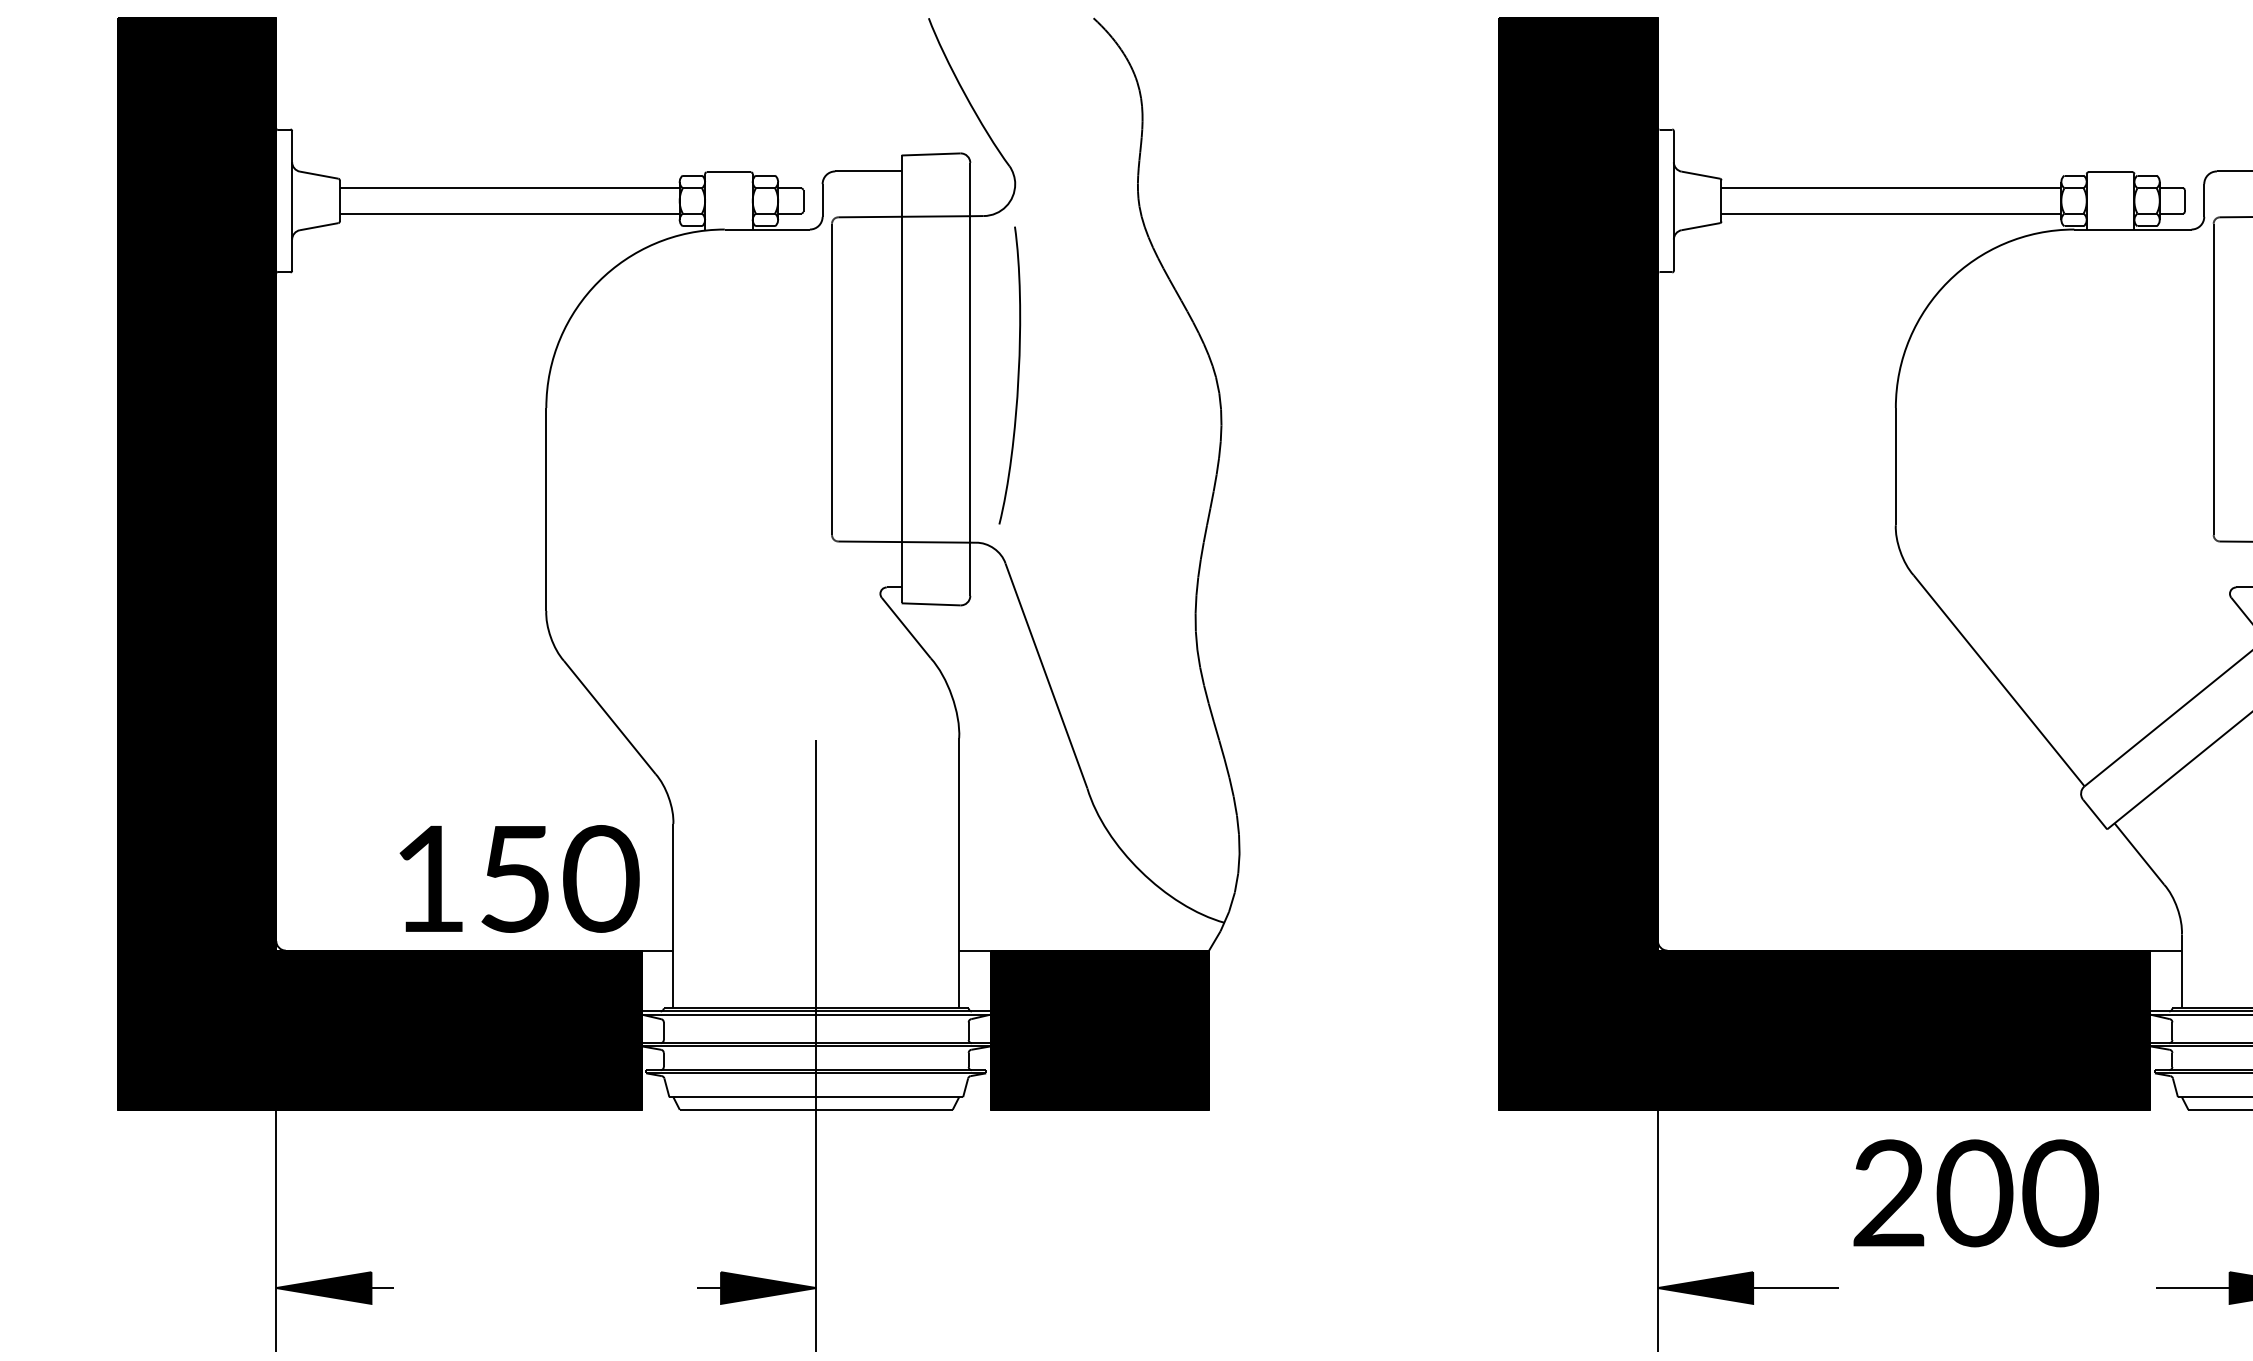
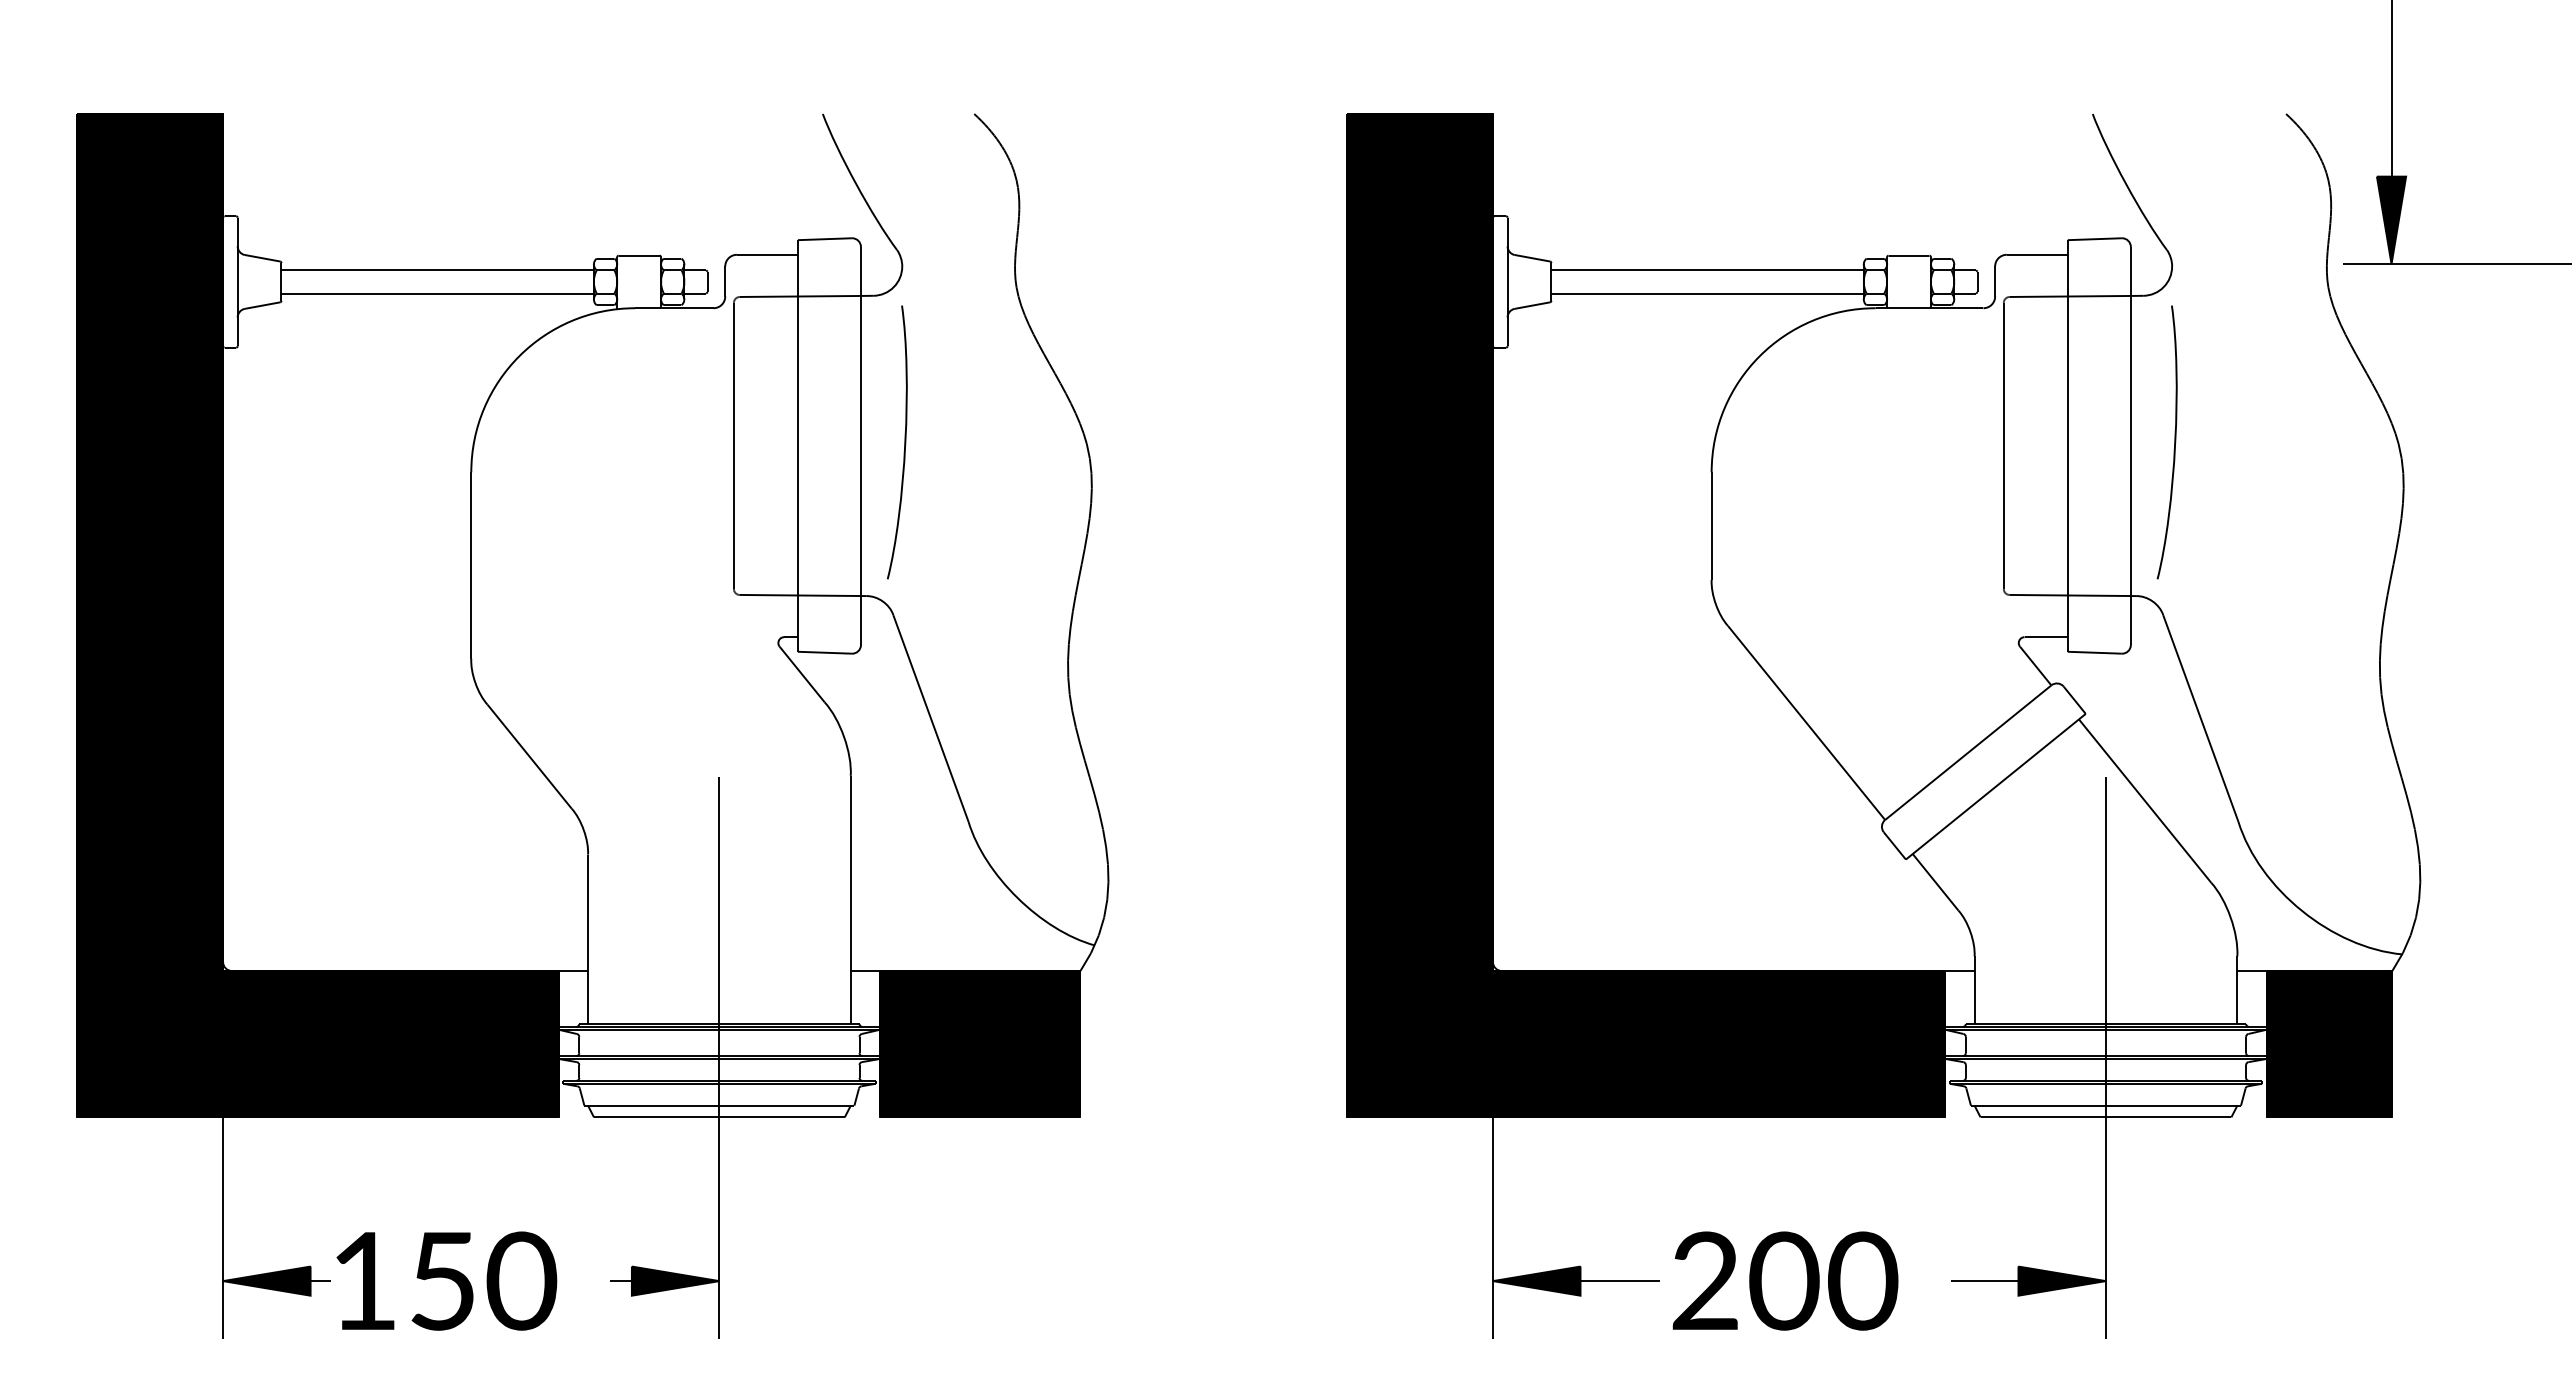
text: (519, 878) -> (446, 1280), moved
text: (1976, 1192) -> (1785, 1280), moved

